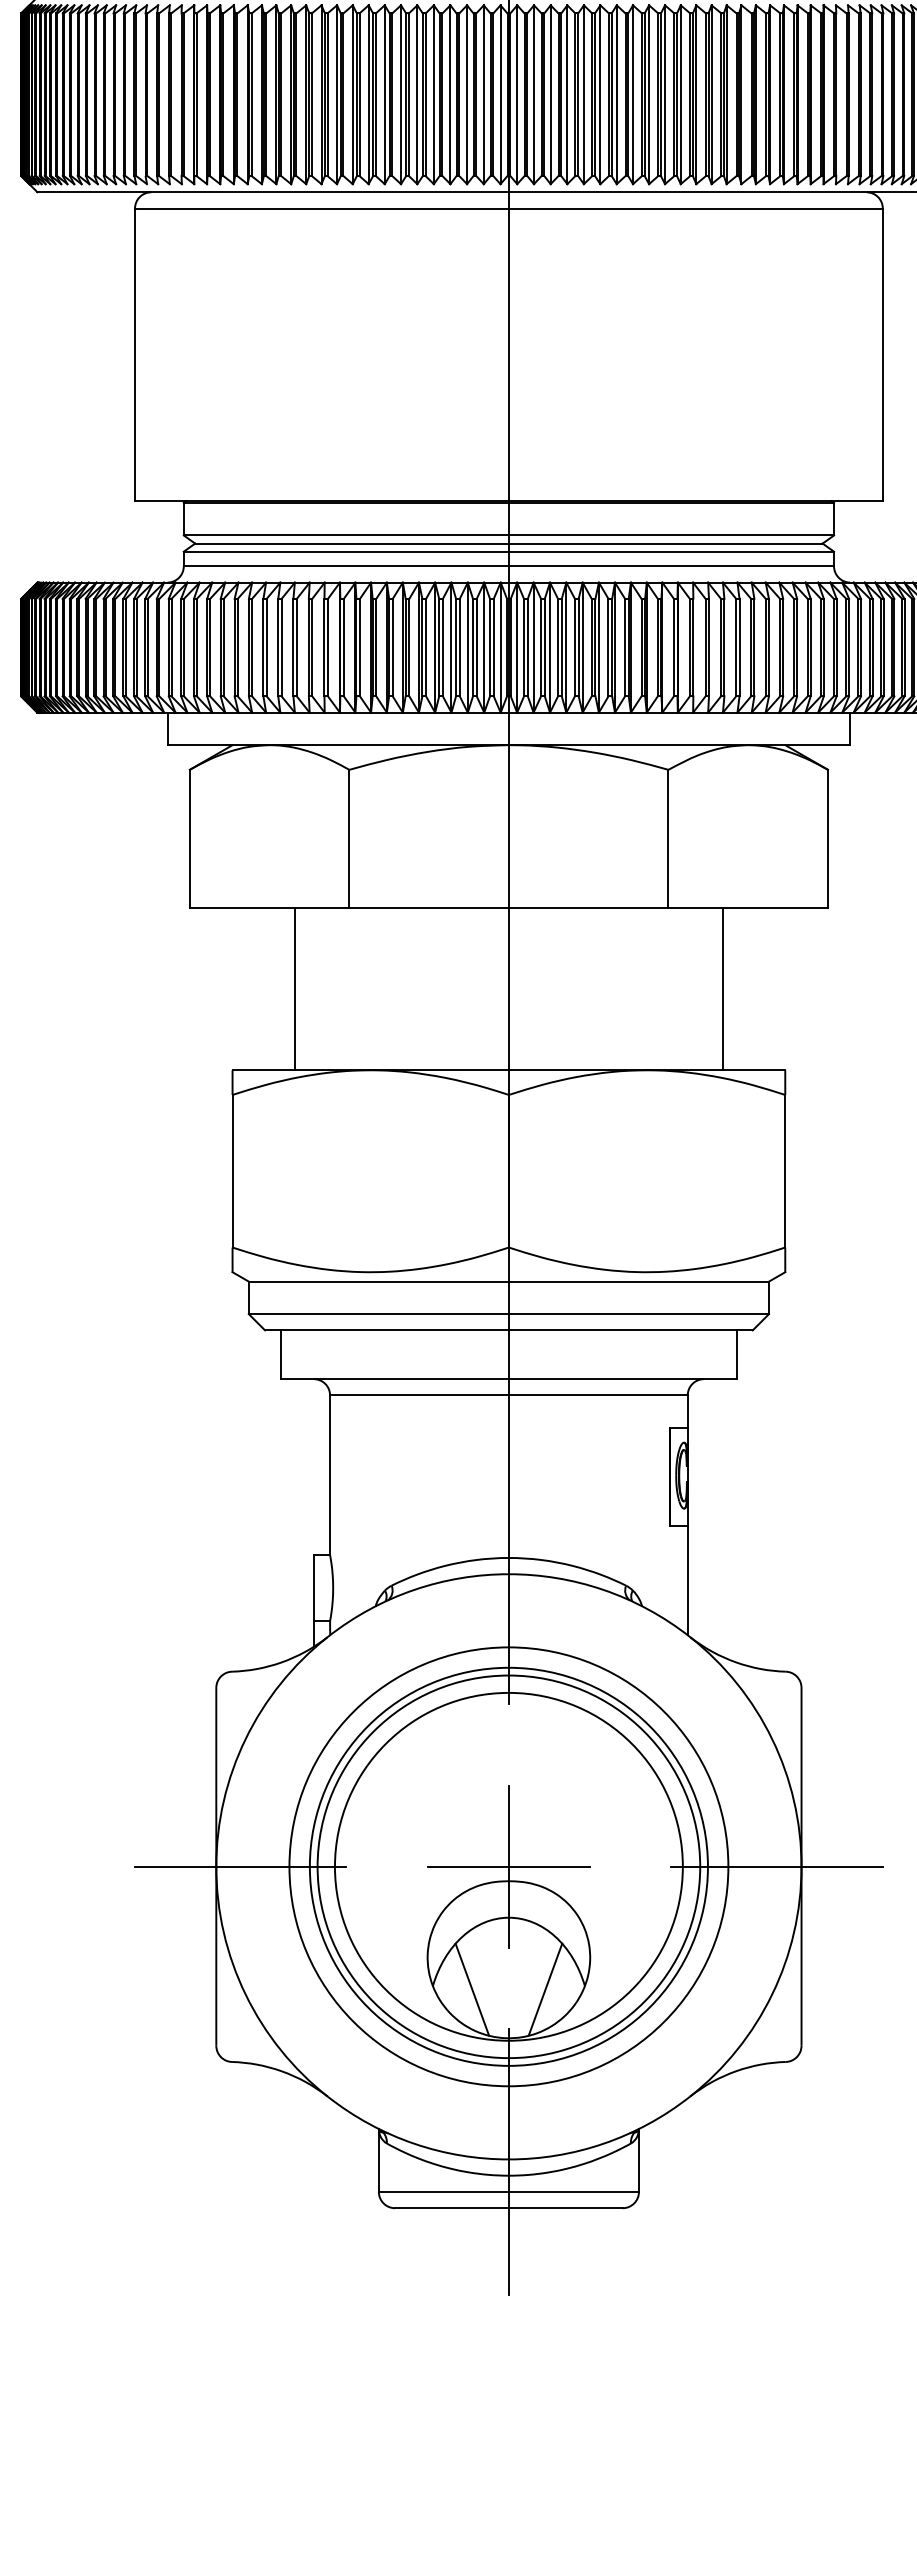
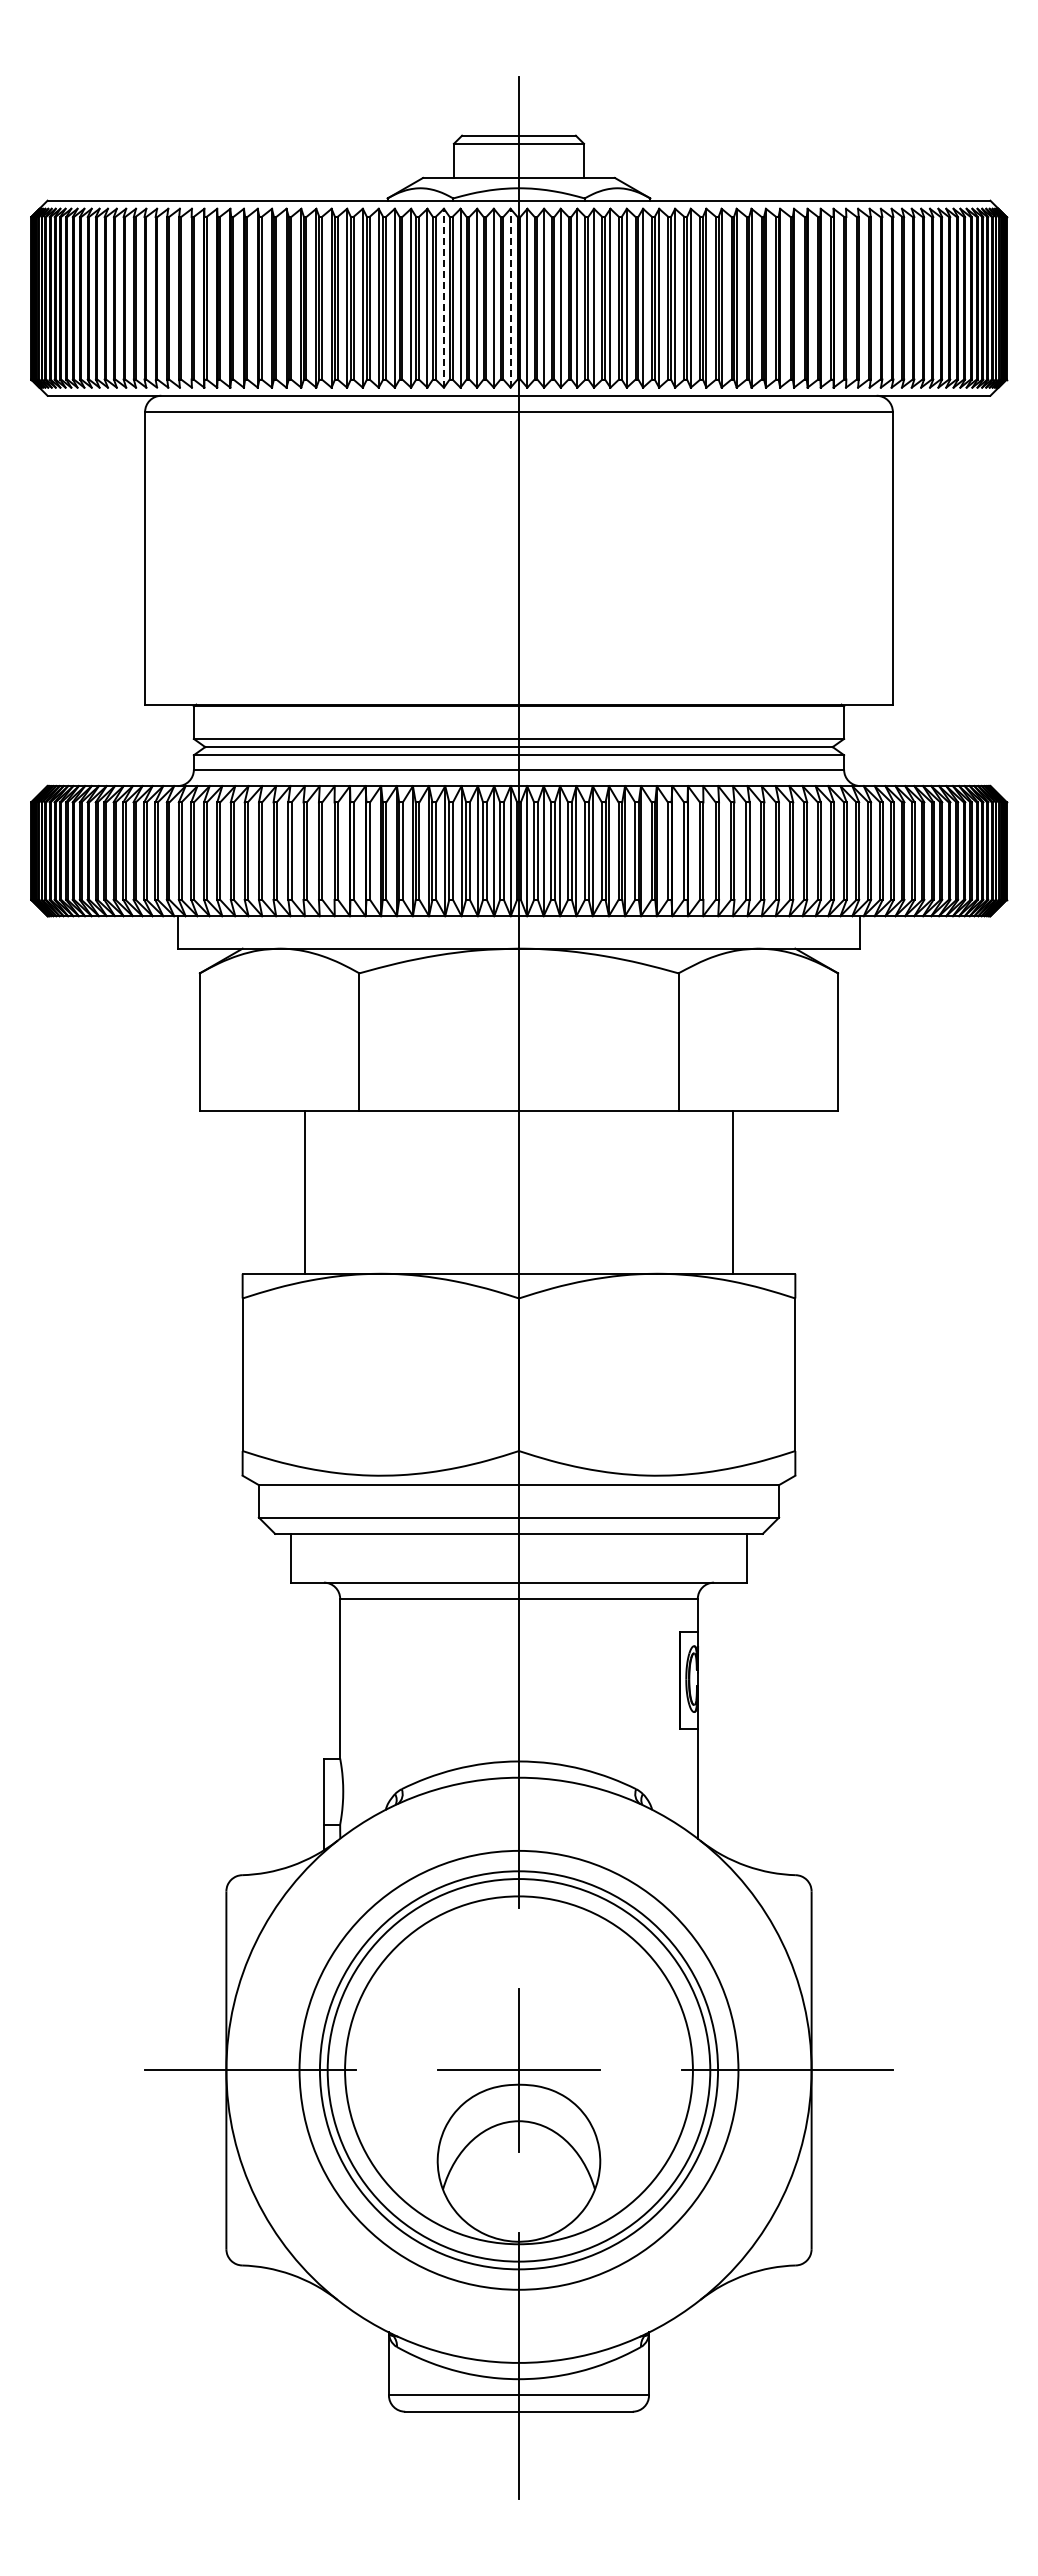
line: (433, 94) -> (443, 297), solid -> dashed
line: (500, 94) -> (510, 297), solid -> dashed
line: (472, 1990) -> (482, 2193), removed
line: (545, 1990) -> (555, 2193), removed

